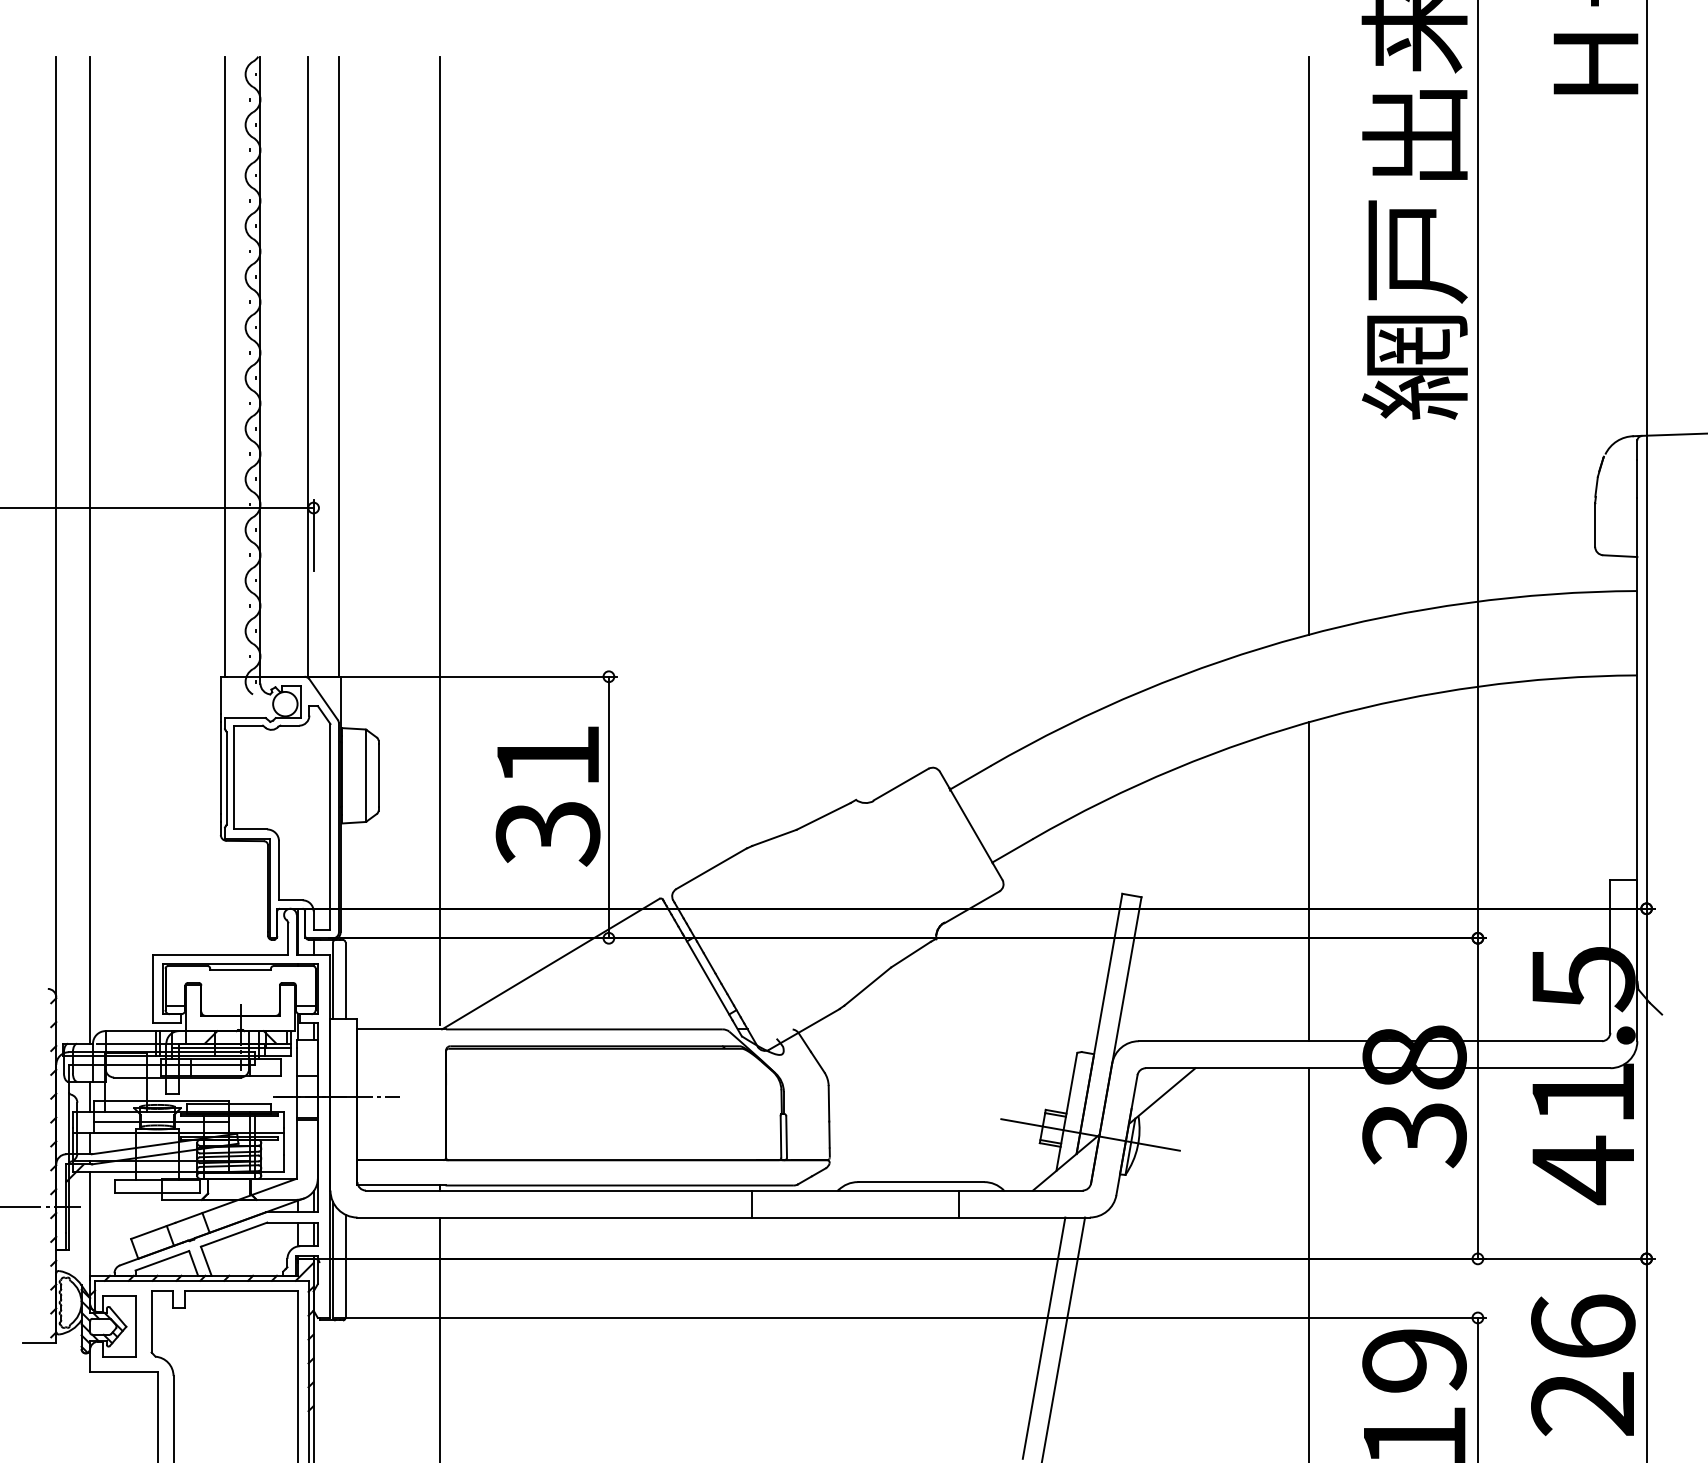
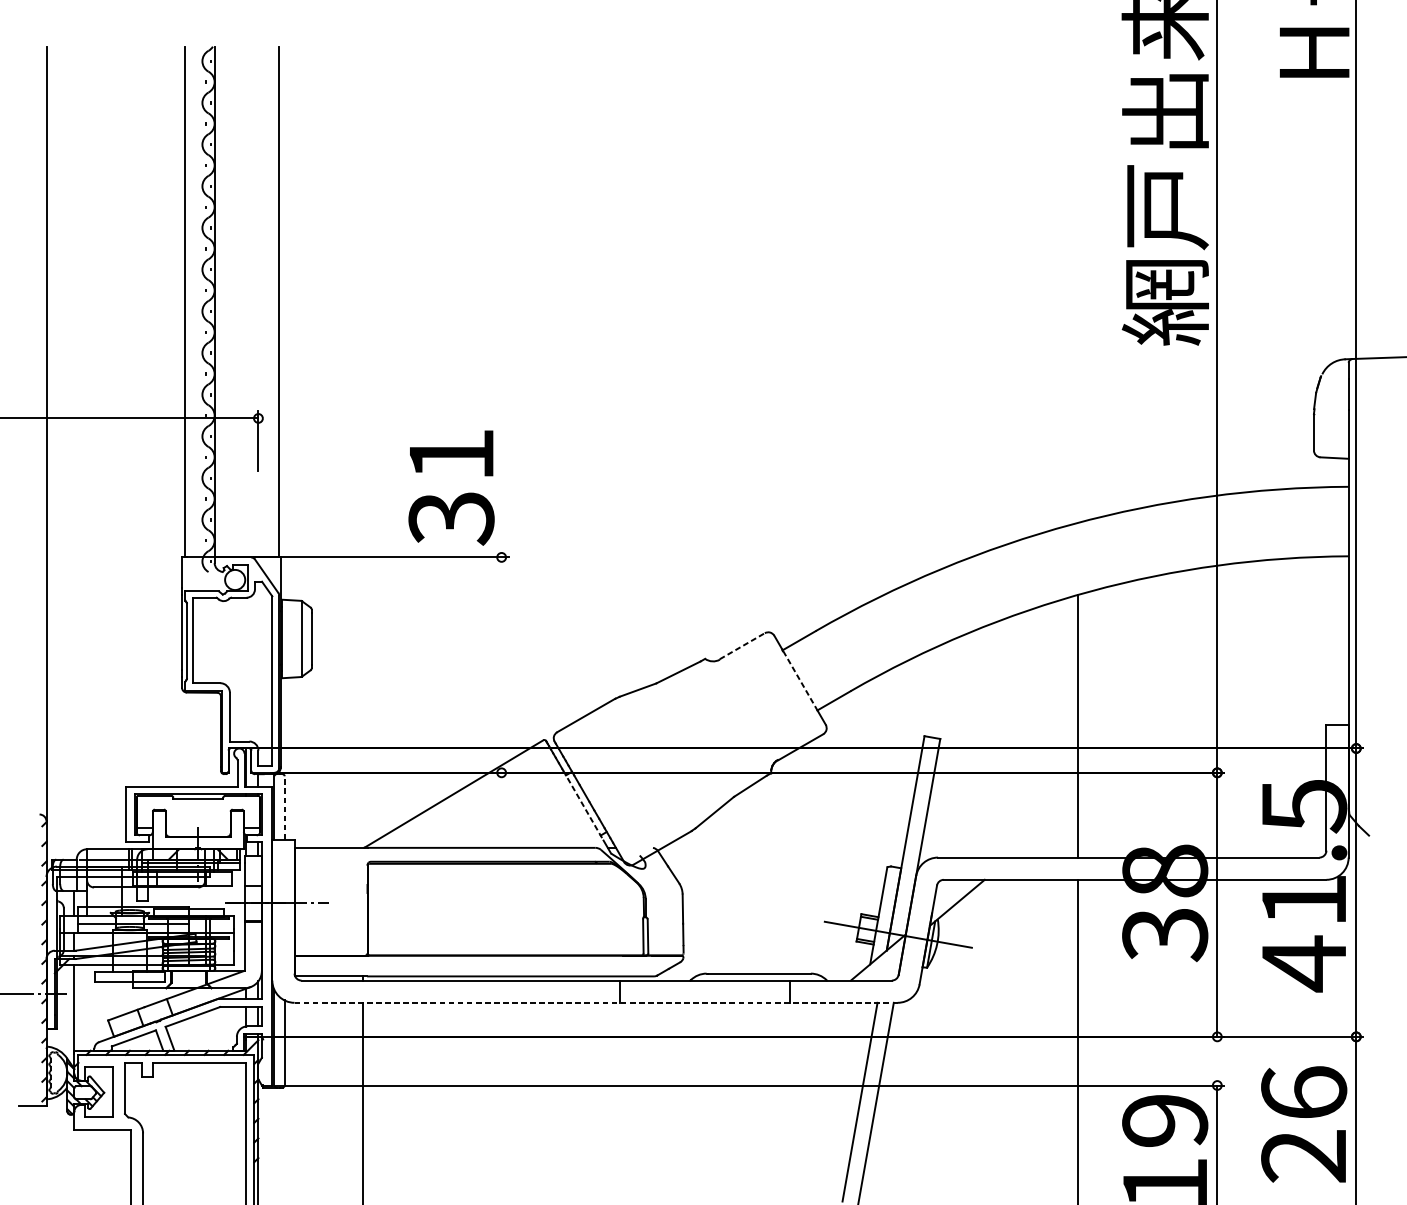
line: (1309, 345) -> (1078, 284), removed
line: (307, 366) -> (253, 301), removed
line: (440, 540) -> (362, 445), removed
line: (90, 549) -> (74, 452), removed
line: (901, 784) -> (742, 646), solid -> dashed
text: (547, 796) -> (451, 488), moved
line: (608, 807) -> (501, 665), removed
line: (971, 825) -> (800, 679), solid -> dashed
line: (708, 978) -> (583, 805), solid -> dashed
line: (345, 980) -> (284, 807), solid -> dashed
line: (724, 1217) -> (596, 1002), solid -> dashed

